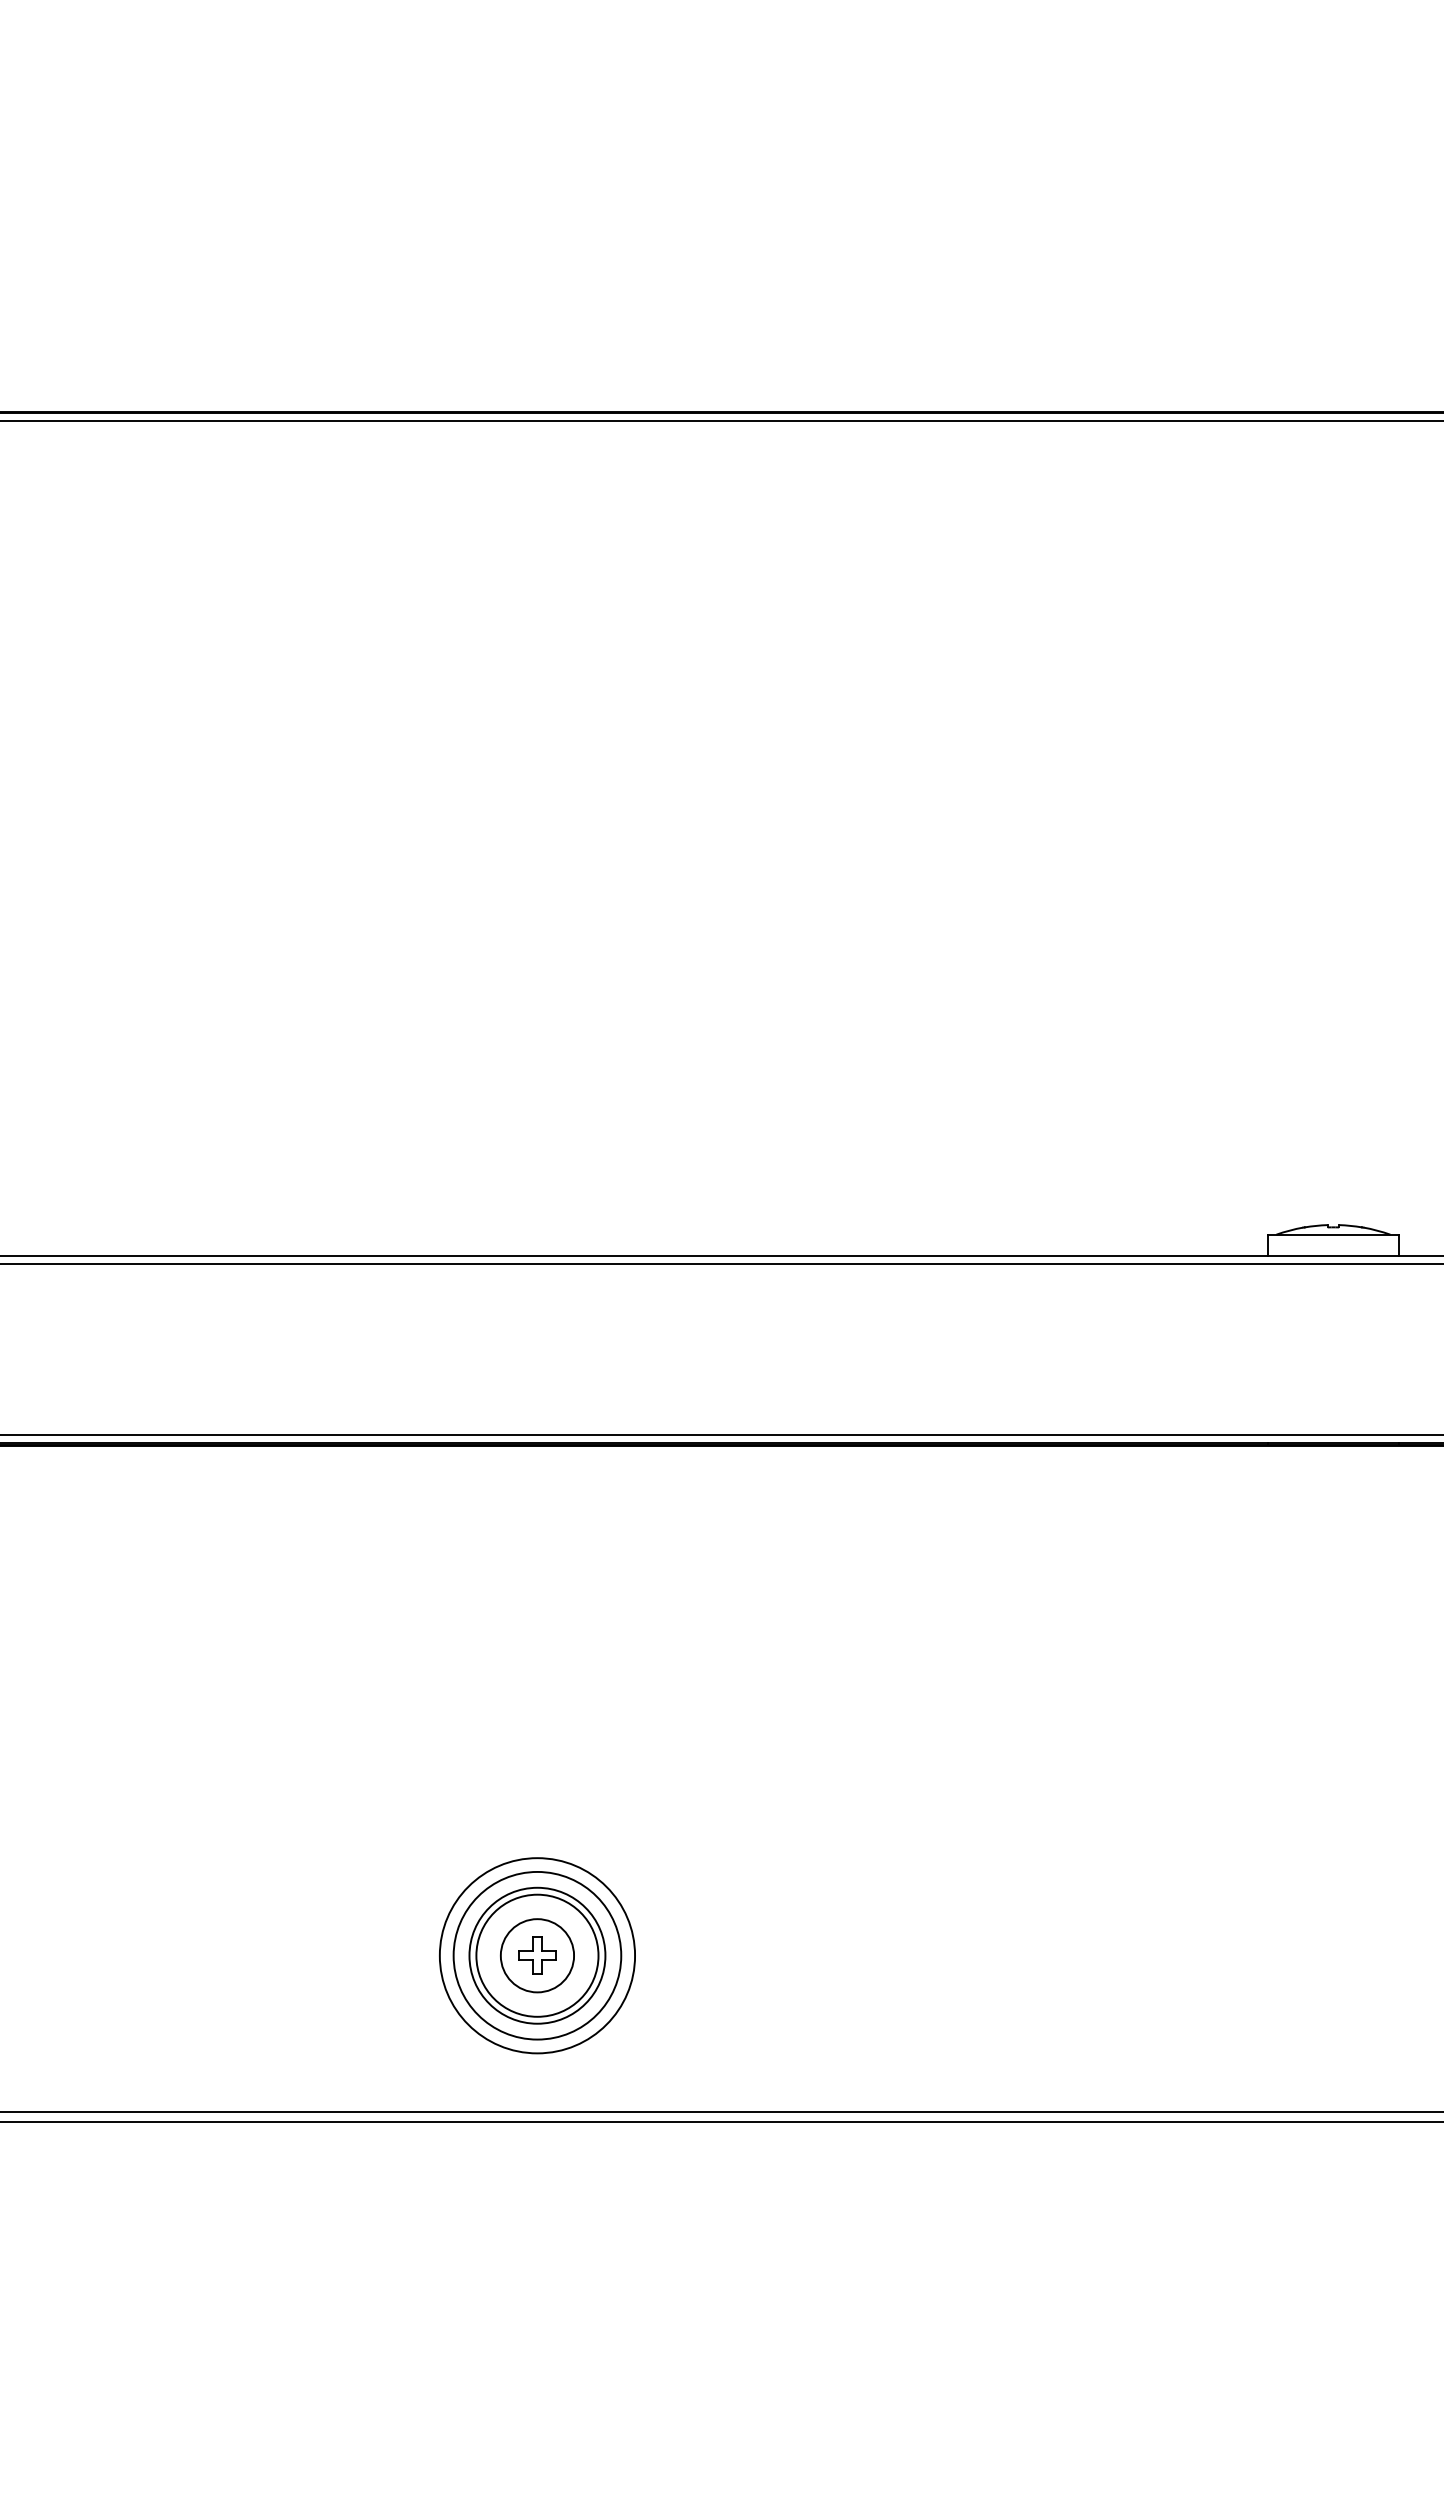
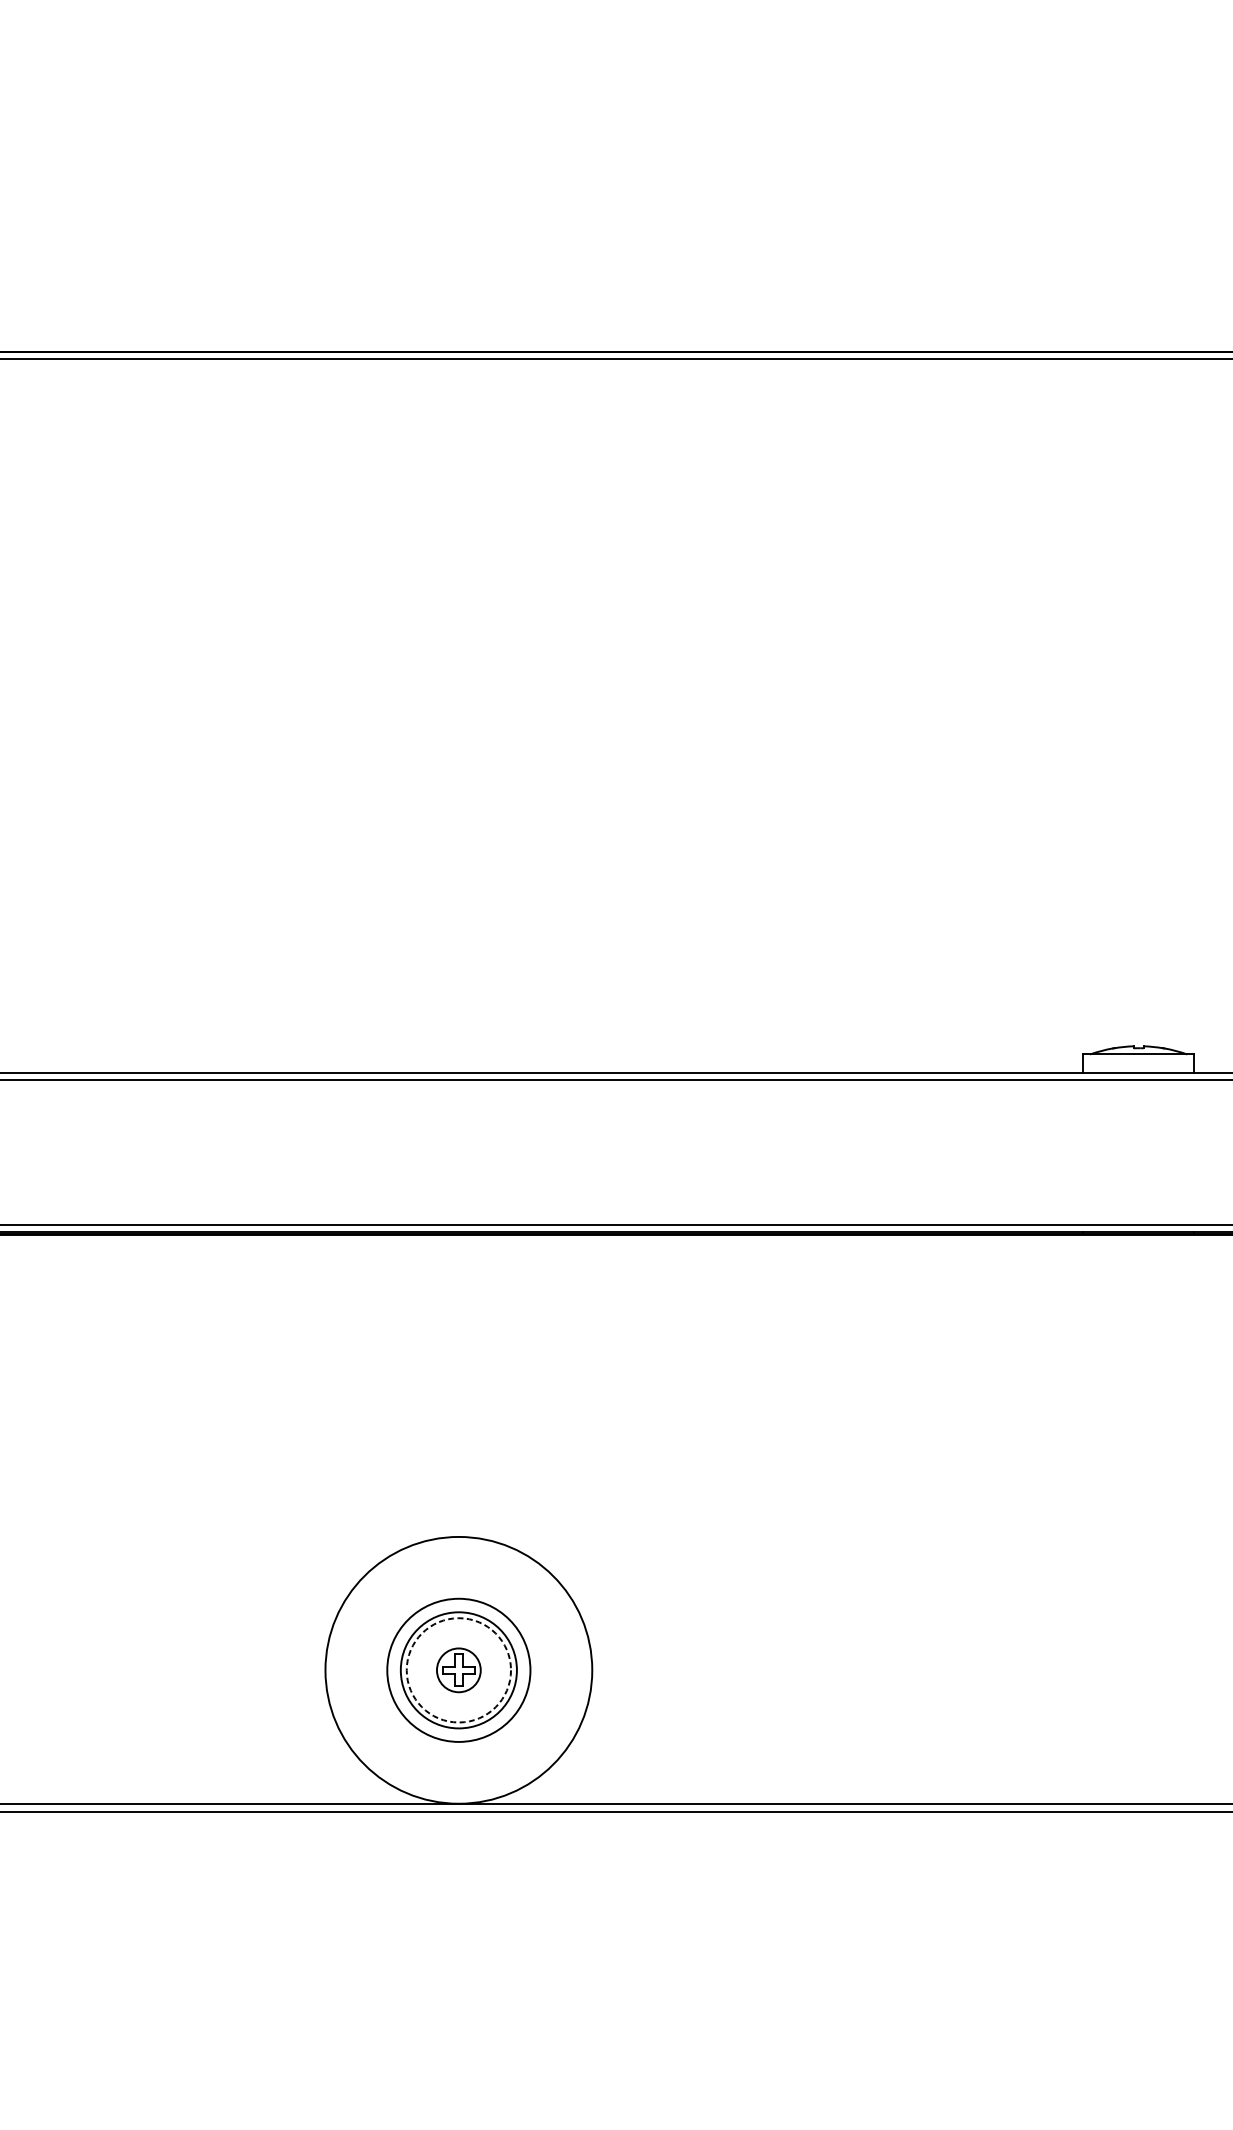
circle: (537, 1955) -> (458, 1670), size x0.7
circle: (537, 1955) -> (458, 1670), size x1.6
circle: (537, 1955) -> (458, 1670), solid -> dashed

